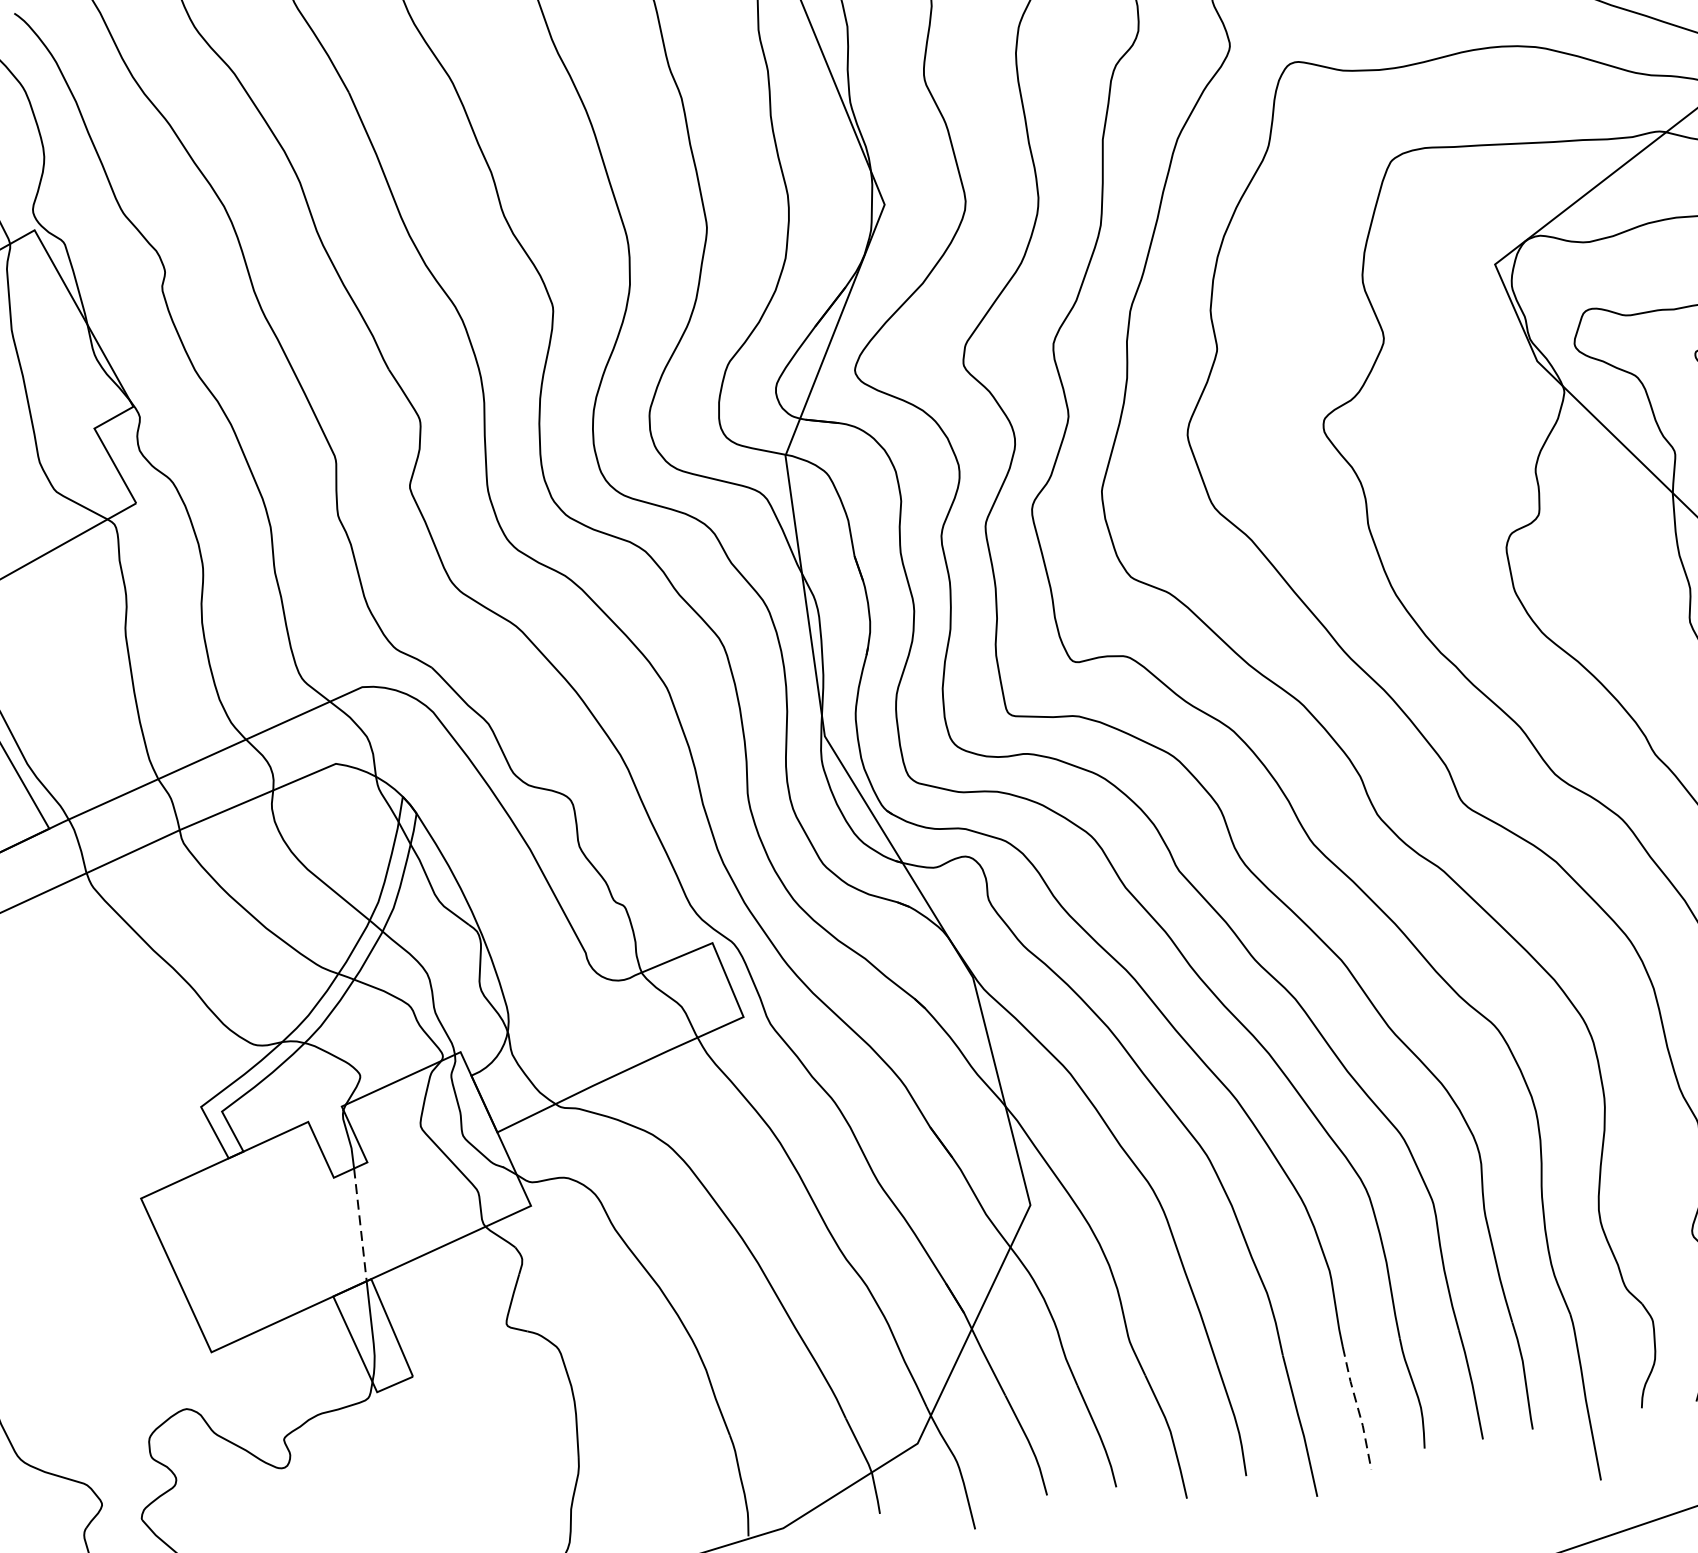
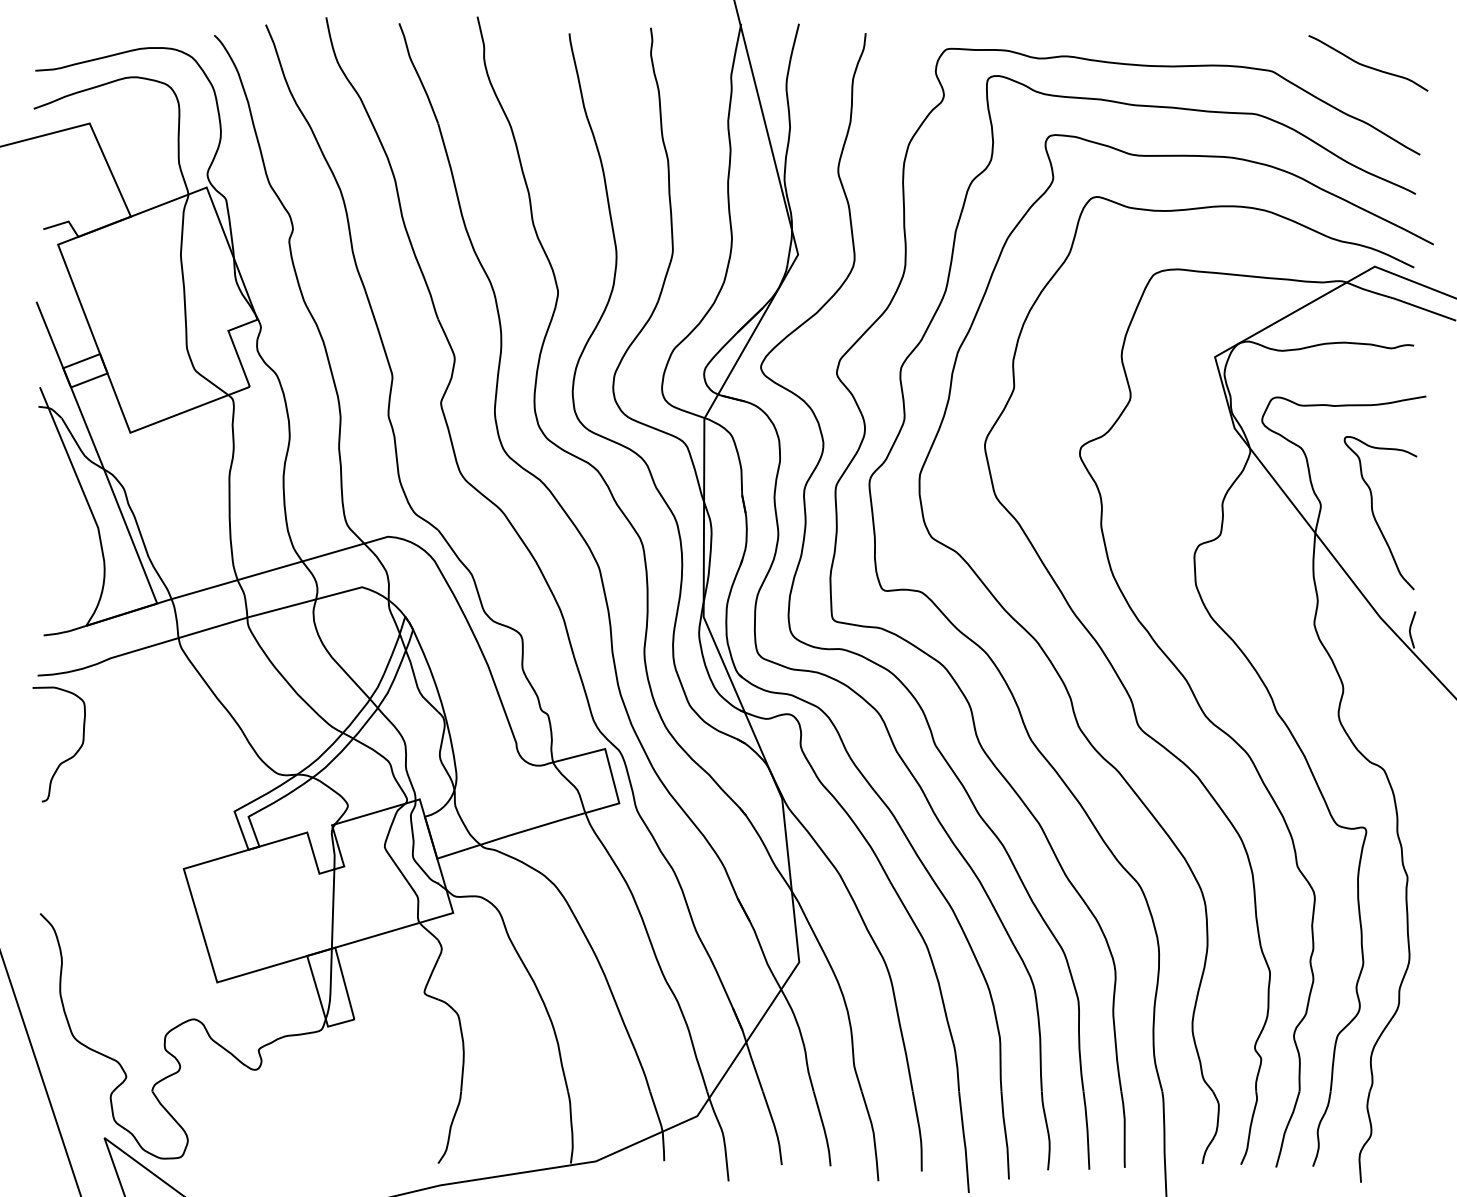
line: (361, 1225) -> (333, 909), dashed -> solid
line: (1357, 1408) -> (1005, 1135), dashed -> solid

